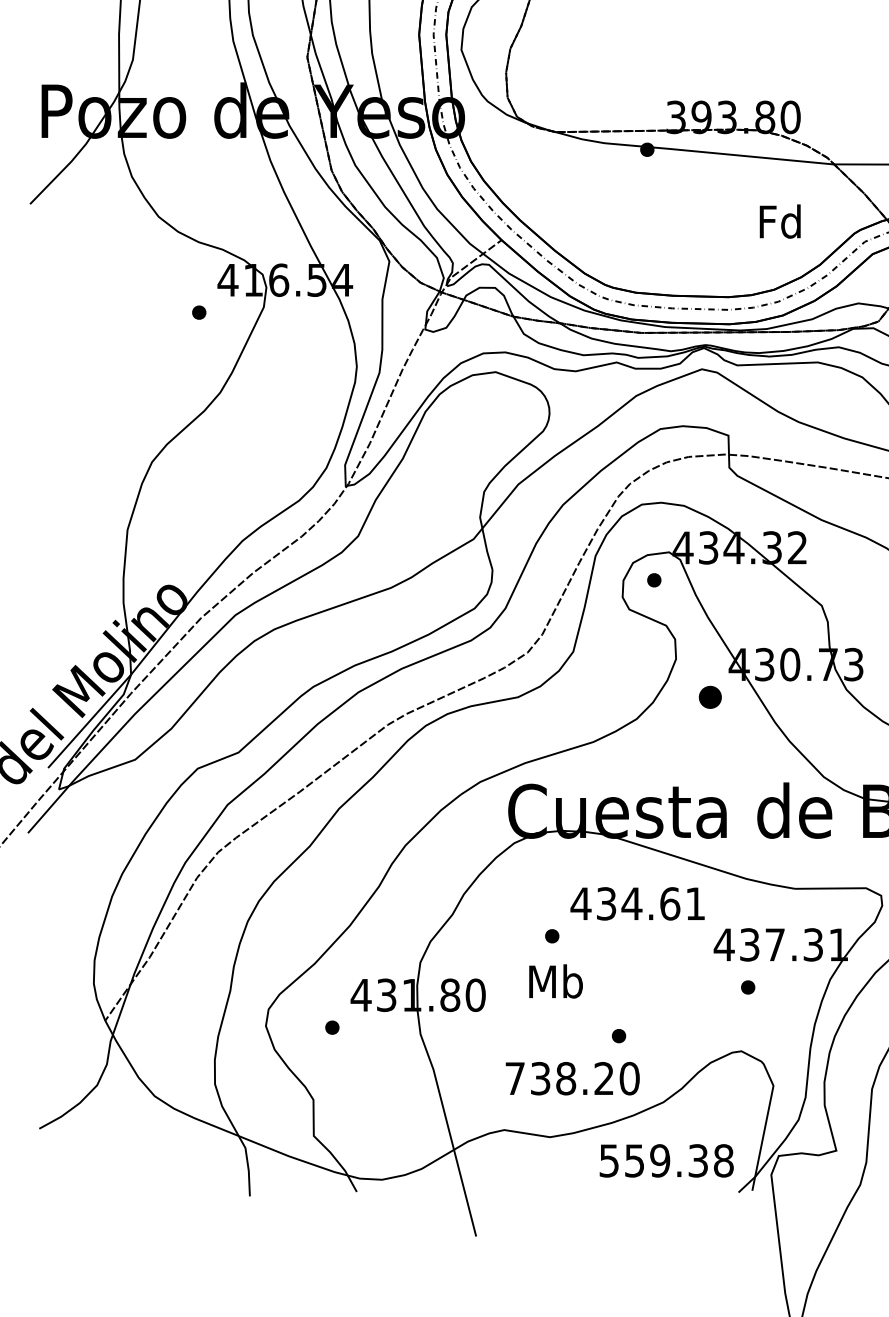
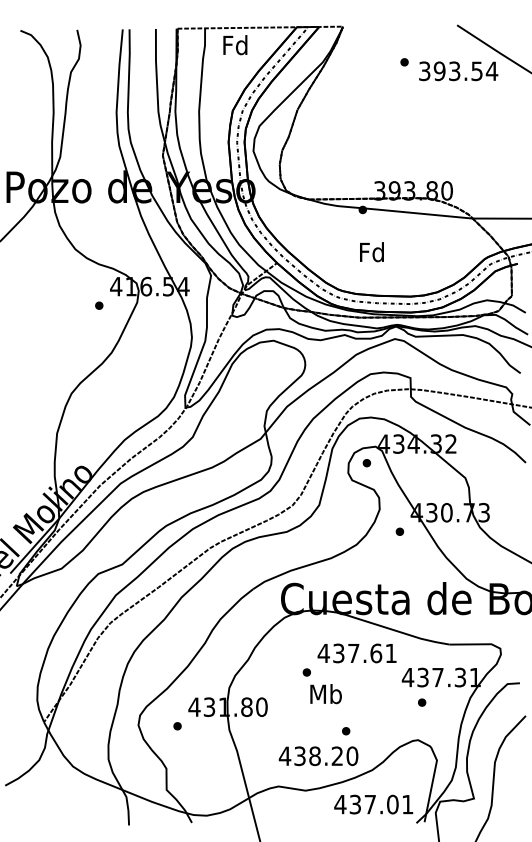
text: (779, 222) -> (371, 252), moved
part: (709, 696) -> (399, 531), size x0.62
text: (631, 903) -> (353, 653), 434.61 -> 437.61
text: (554, 982) -> (325, 694), moved
text: (514, 1077) -> (284, 755), 738.20 -> 438.20
text: (665, 1160) -> (373, 804), 559.38 -> 437.01

